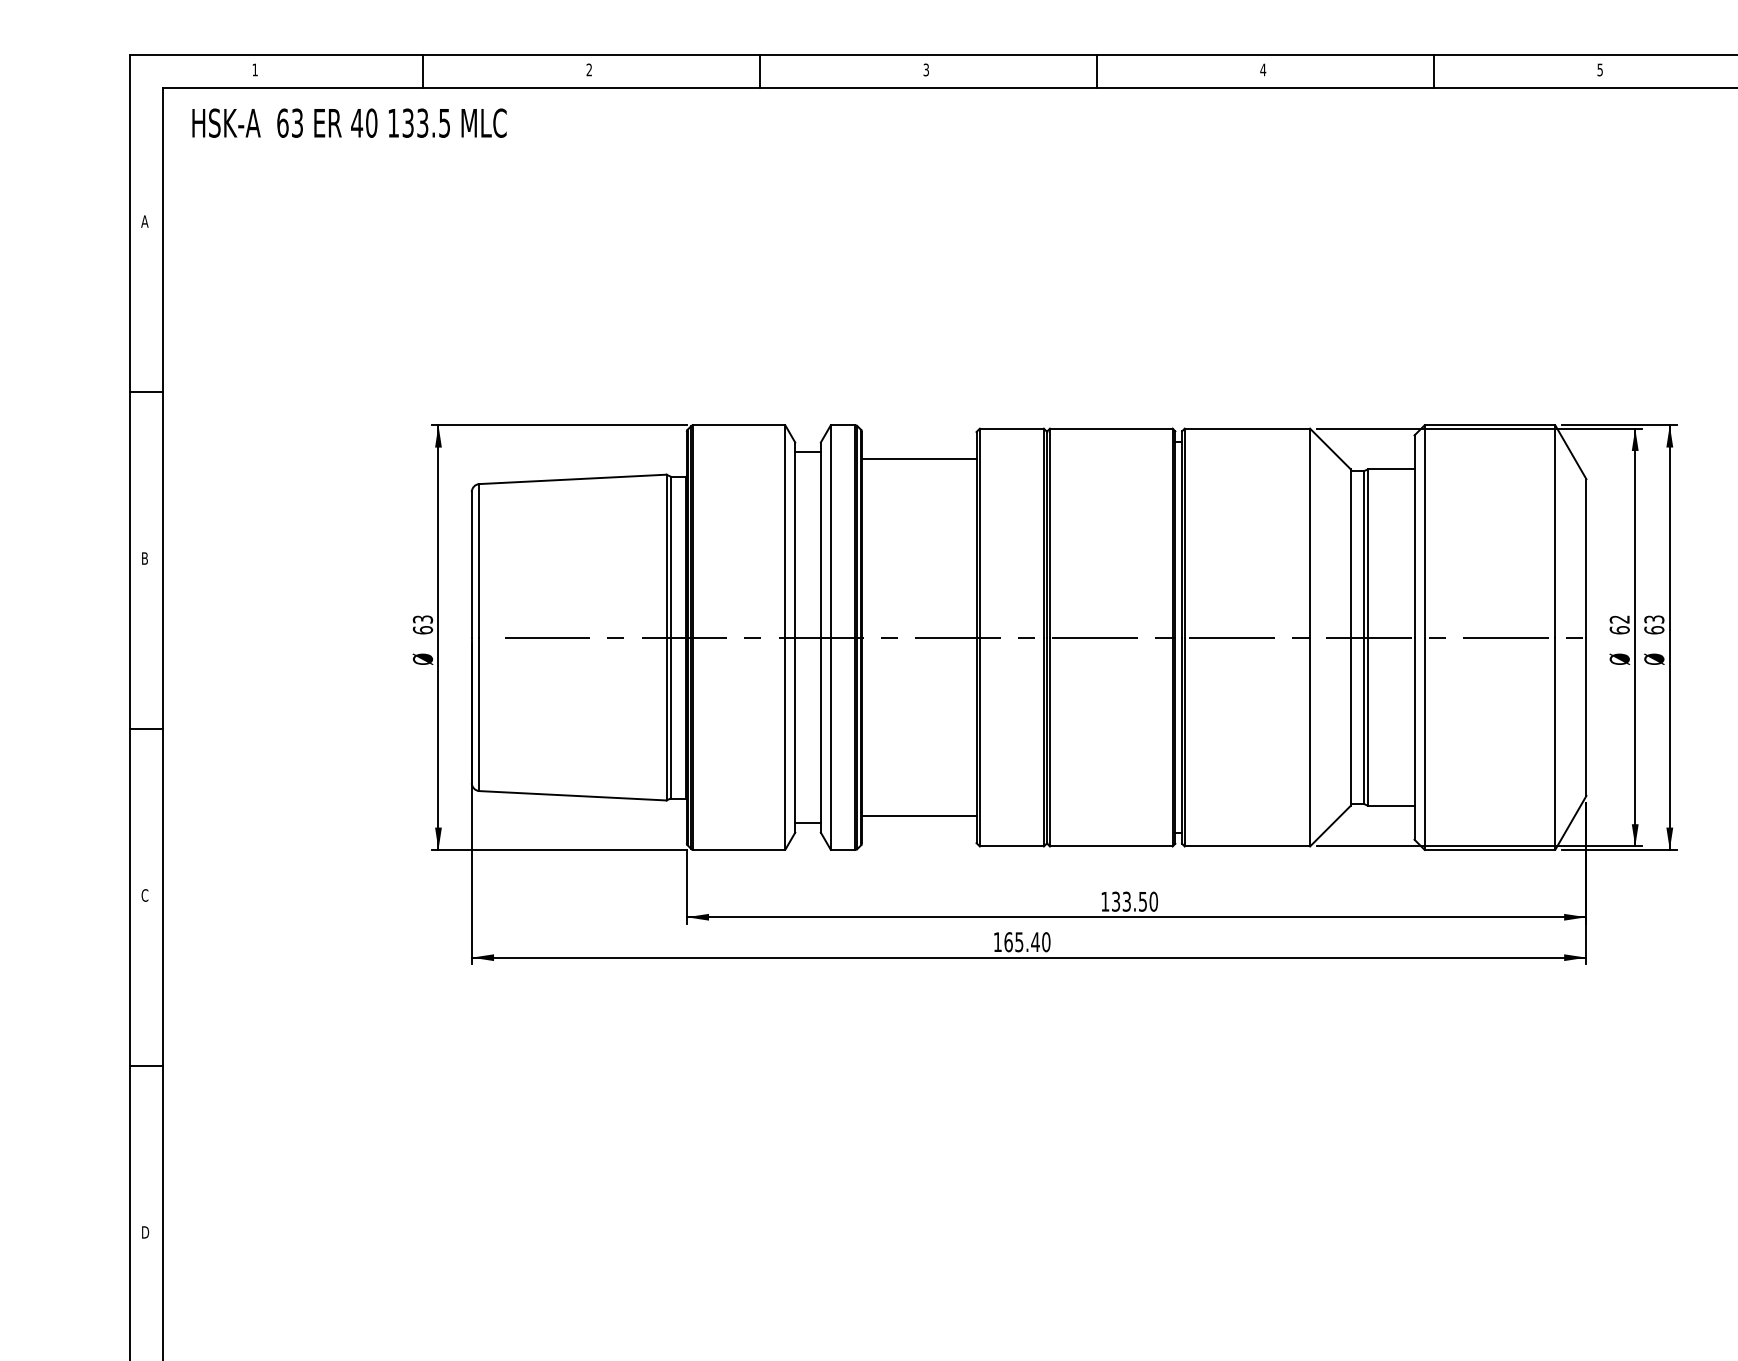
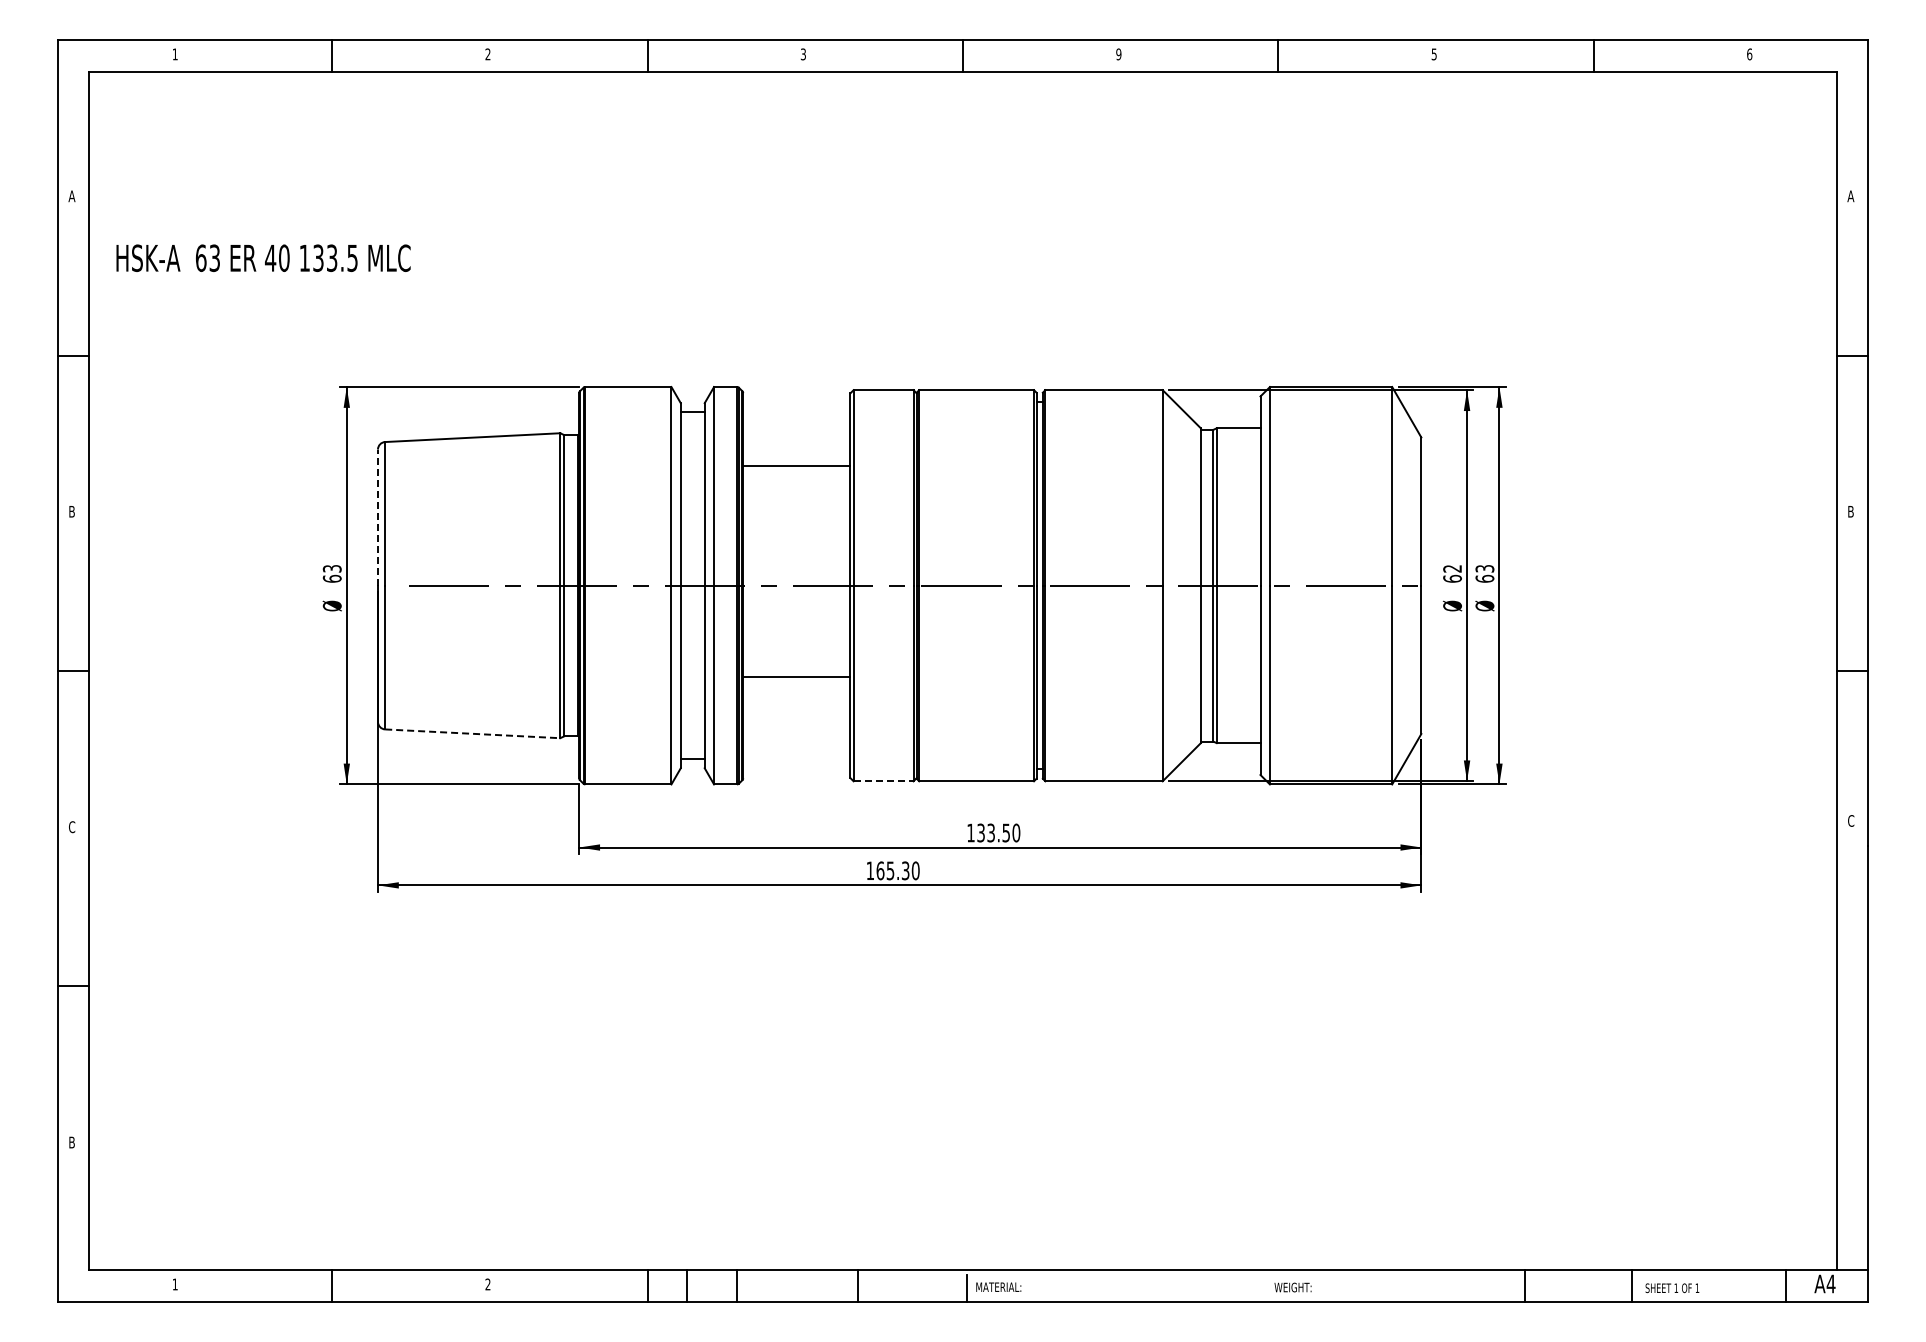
text: (1262, 70) -> (1118, 54), 4 -> 9
text: (349, 122) -> (263, 257), moved
line: (918, 458) -> (796, 465), moved
line: (471, 564) -> (377, 517), solid -> dashed
line: (572, 795) -> (472, 733), solid -> dashed
line: (918, 815) -> (796, 676), moved
line: (1011, 846) -> (883, 781), solid -> dashed
text: (1035, 941) -> (905, 870), 165.40 -> 165.30
text: (145, 1232) -> (72, 1142), D -> B

